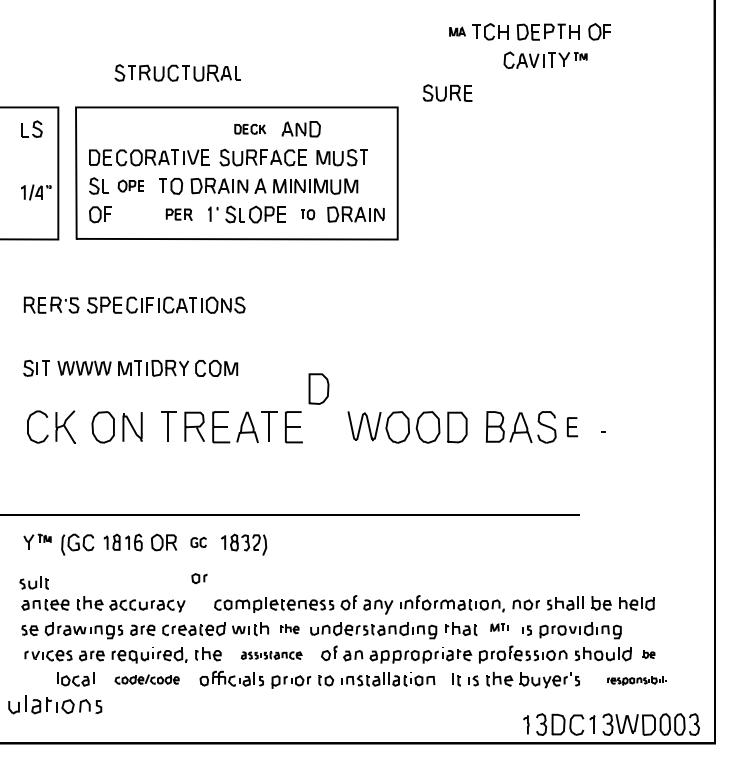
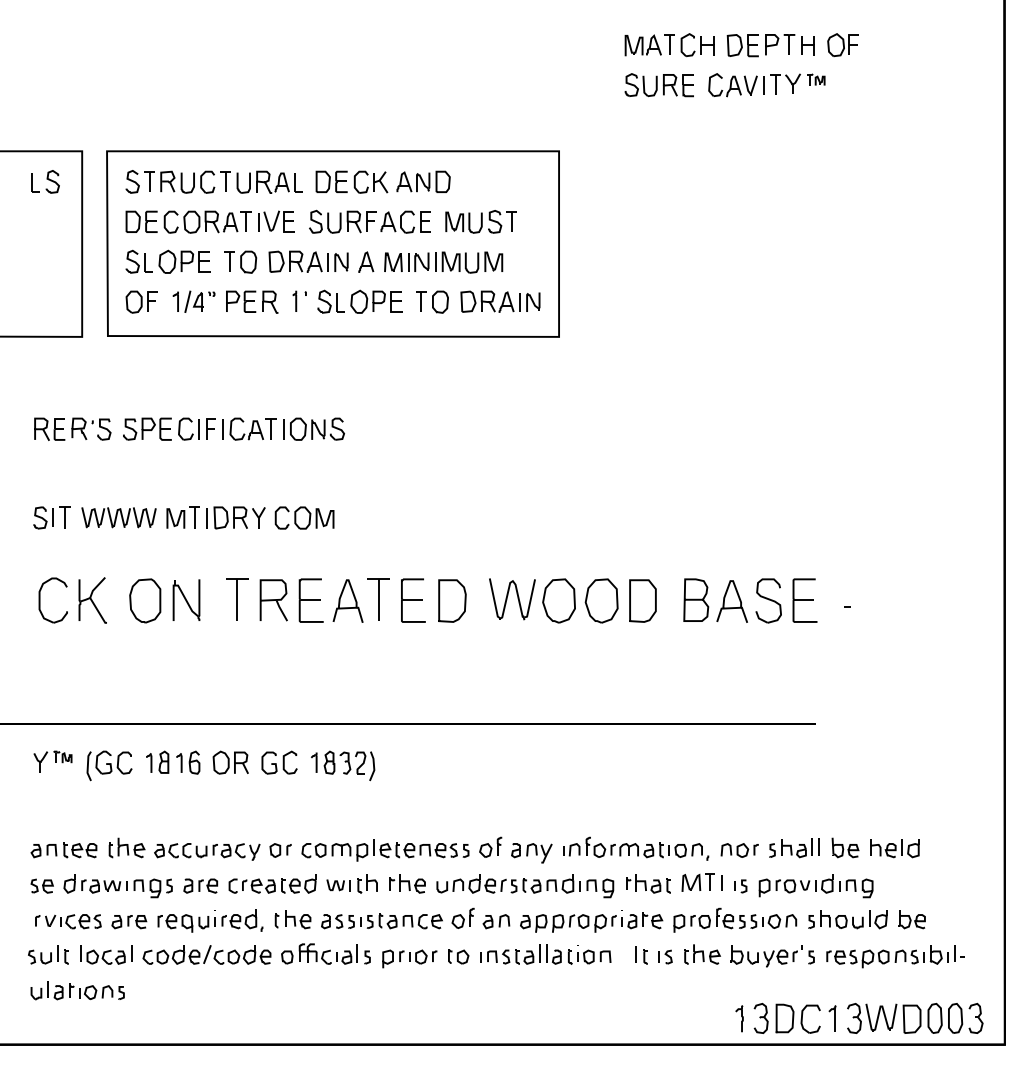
part: (457, 32) -> (642, 45), size x1.67
part: (177, 72) -> (213, 181), moved
part: (447, 93) -> (658, 85), moved
part: (250, 128) -> (351, 181), size x1.67
part: (131, 185) -> (184, 261), size x1.43
part: (35, 192) -> (193, 301), moved
part: (179, 214) -> (252, 301), size x1.43
part: (307, 214) -> (432, 301), size x1.67
curve: (310, 388) -> (440, 600), moved
part: (572, 427) -> (804, 600), size x1.67
part: (198, 542) -> (279, 762), size x1.67
part: (199, 578) -> (280, 850), moved
part: (34, 582) -> (48, 954), moved
part: (499, 627) -> (701, 882), size x1.67
part: (289, 628) -> (407, 883), size x1.43
part: (648, 654) -> (911, 919), size x1.67
part: (271, 655) -> (381, 921), size x1.43
part: (146, 679) -> (206, 954), size x1.43
part: (637, 680) -> (895, 956), size x1.67
part: (54, 704) -> (77, 990), size x0.71

